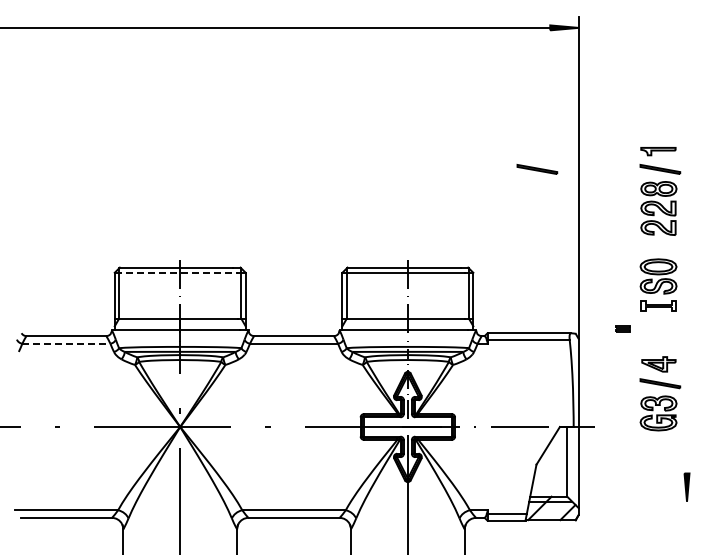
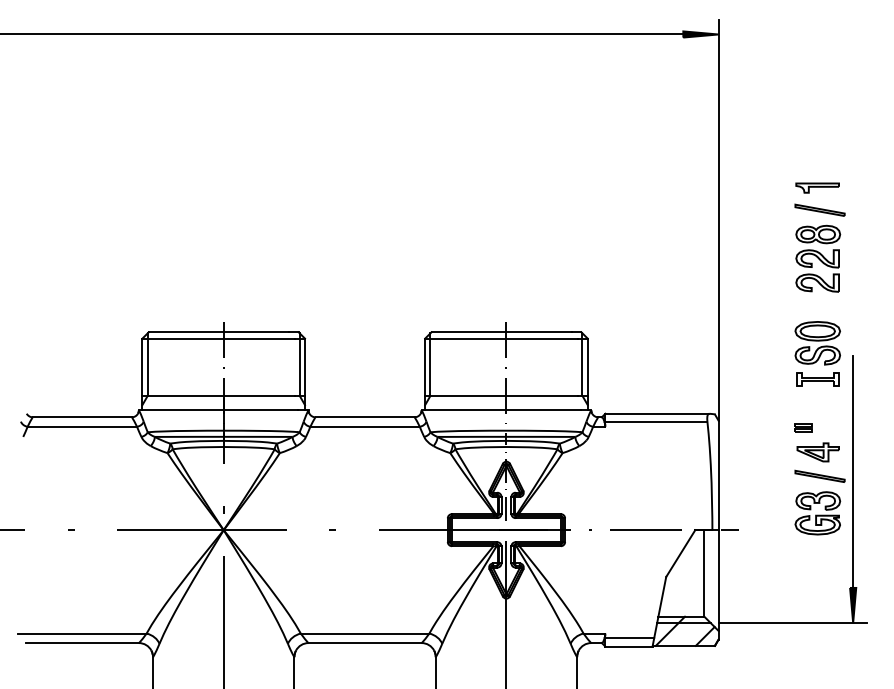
part: (537, 169) -> (667, 210), removed
line: (176, 272) -> (219, 338), dashed -> solid
part: (622, 328) -> (802, 427), moved
line: (66, 343) -> (82, 426), dashed -> solid
line: (687, 379) -> (853, 471), added
line: (638, 501) -> (792, 622), added

